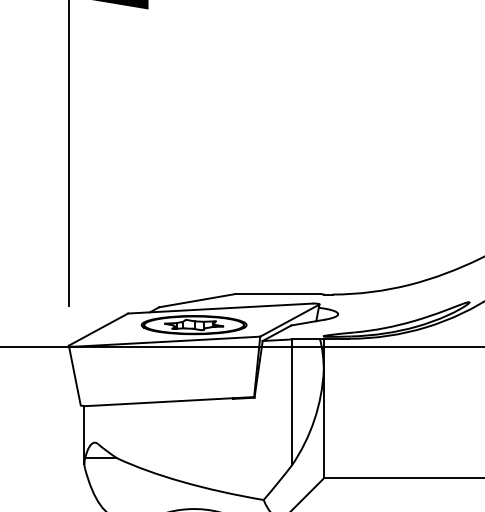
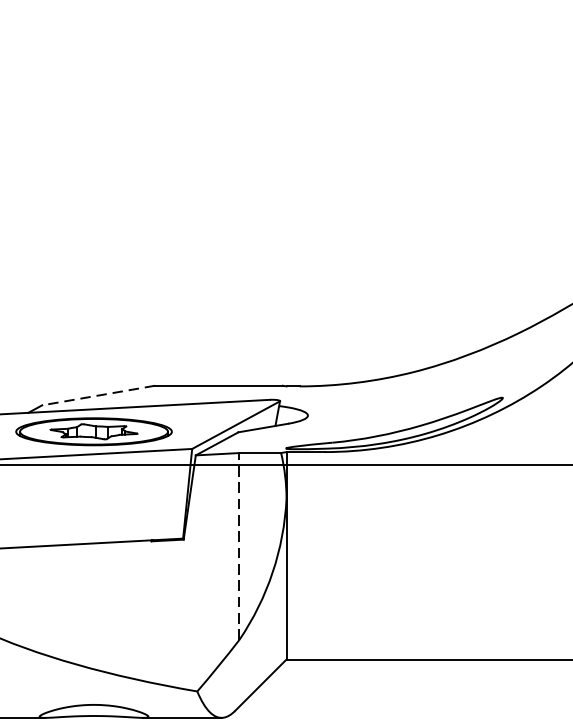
line: (197, 300) -> (99, 395), solid -> dashed
line: (292, 402) -> (240, 546), solid -> dashed

